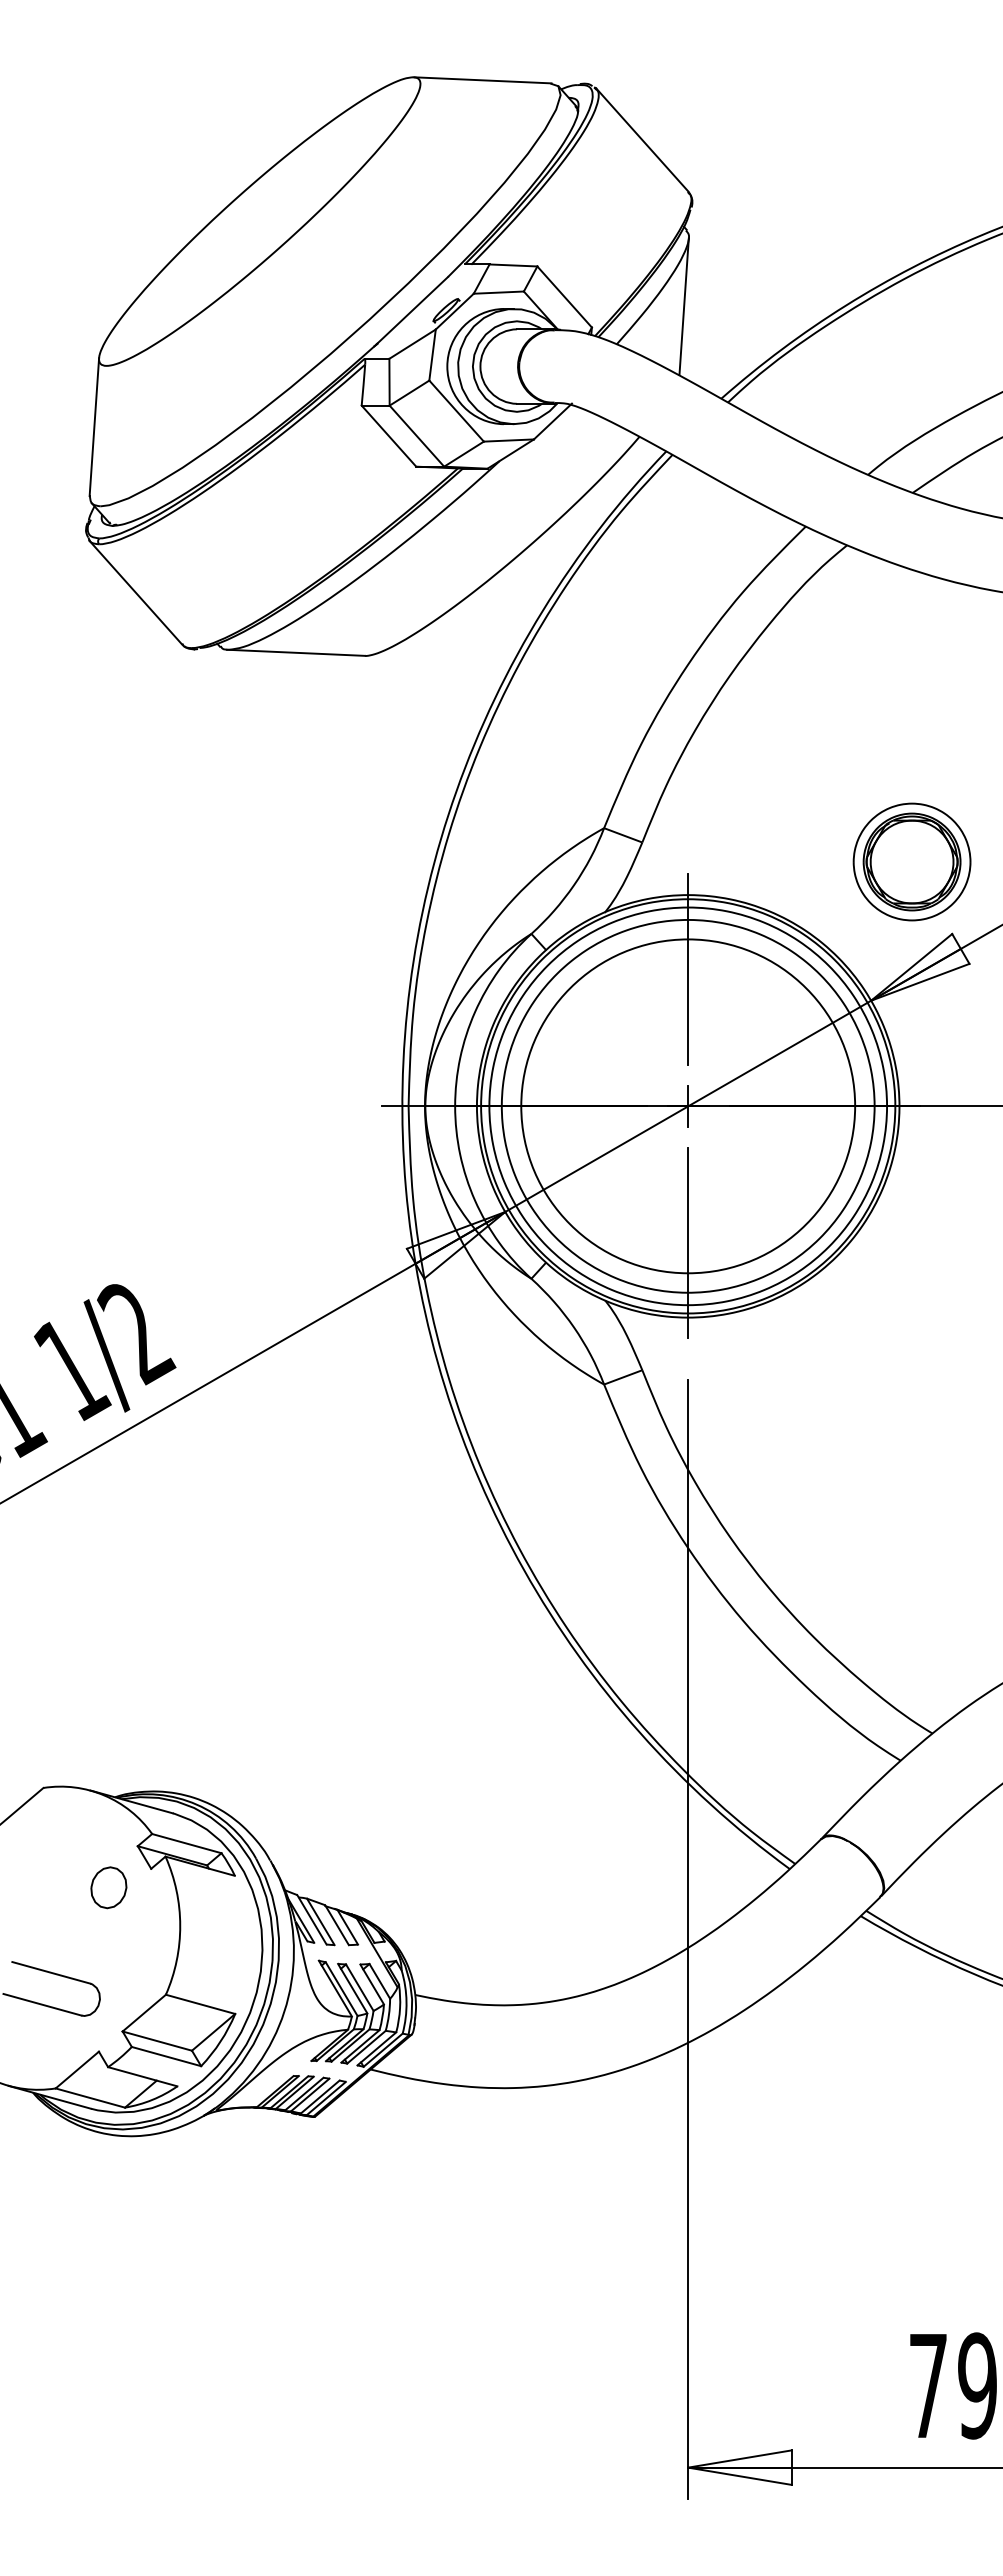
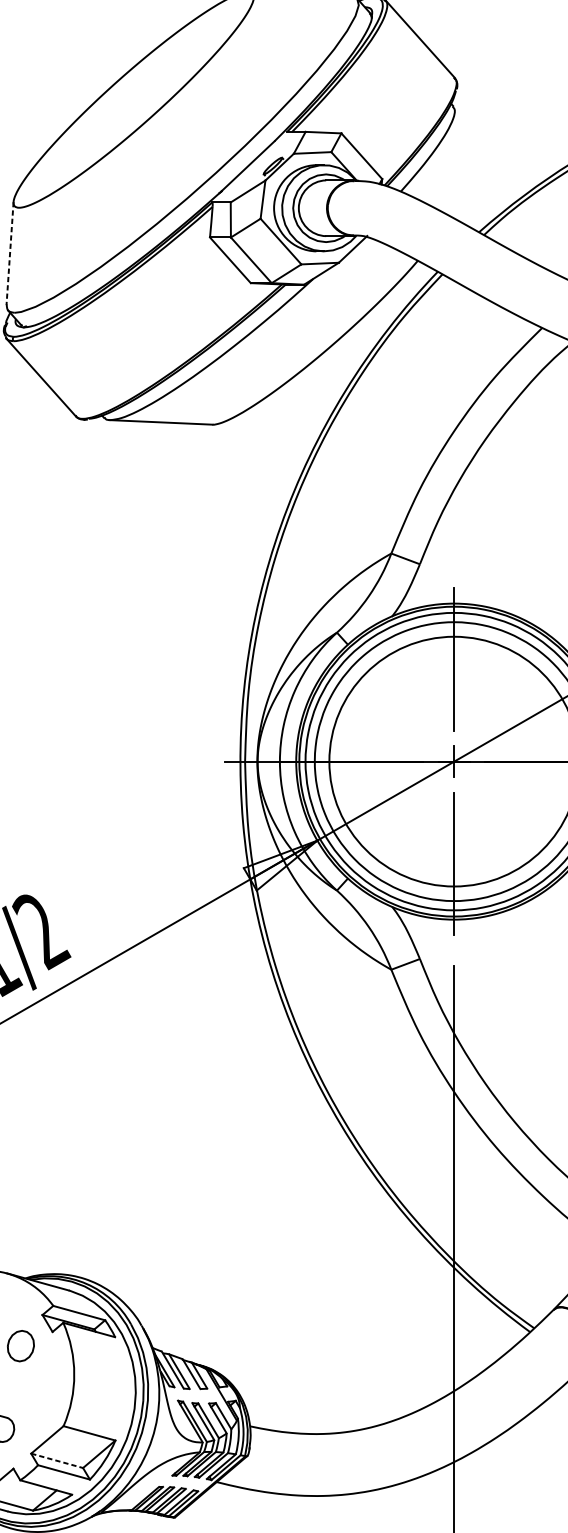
line: (683, 306) -> (450, 163), removed
line: (94, 427) -> (10, 253), solid -> dashed
line: (157, 2041) -> (57, 1461), solid -> dashed

